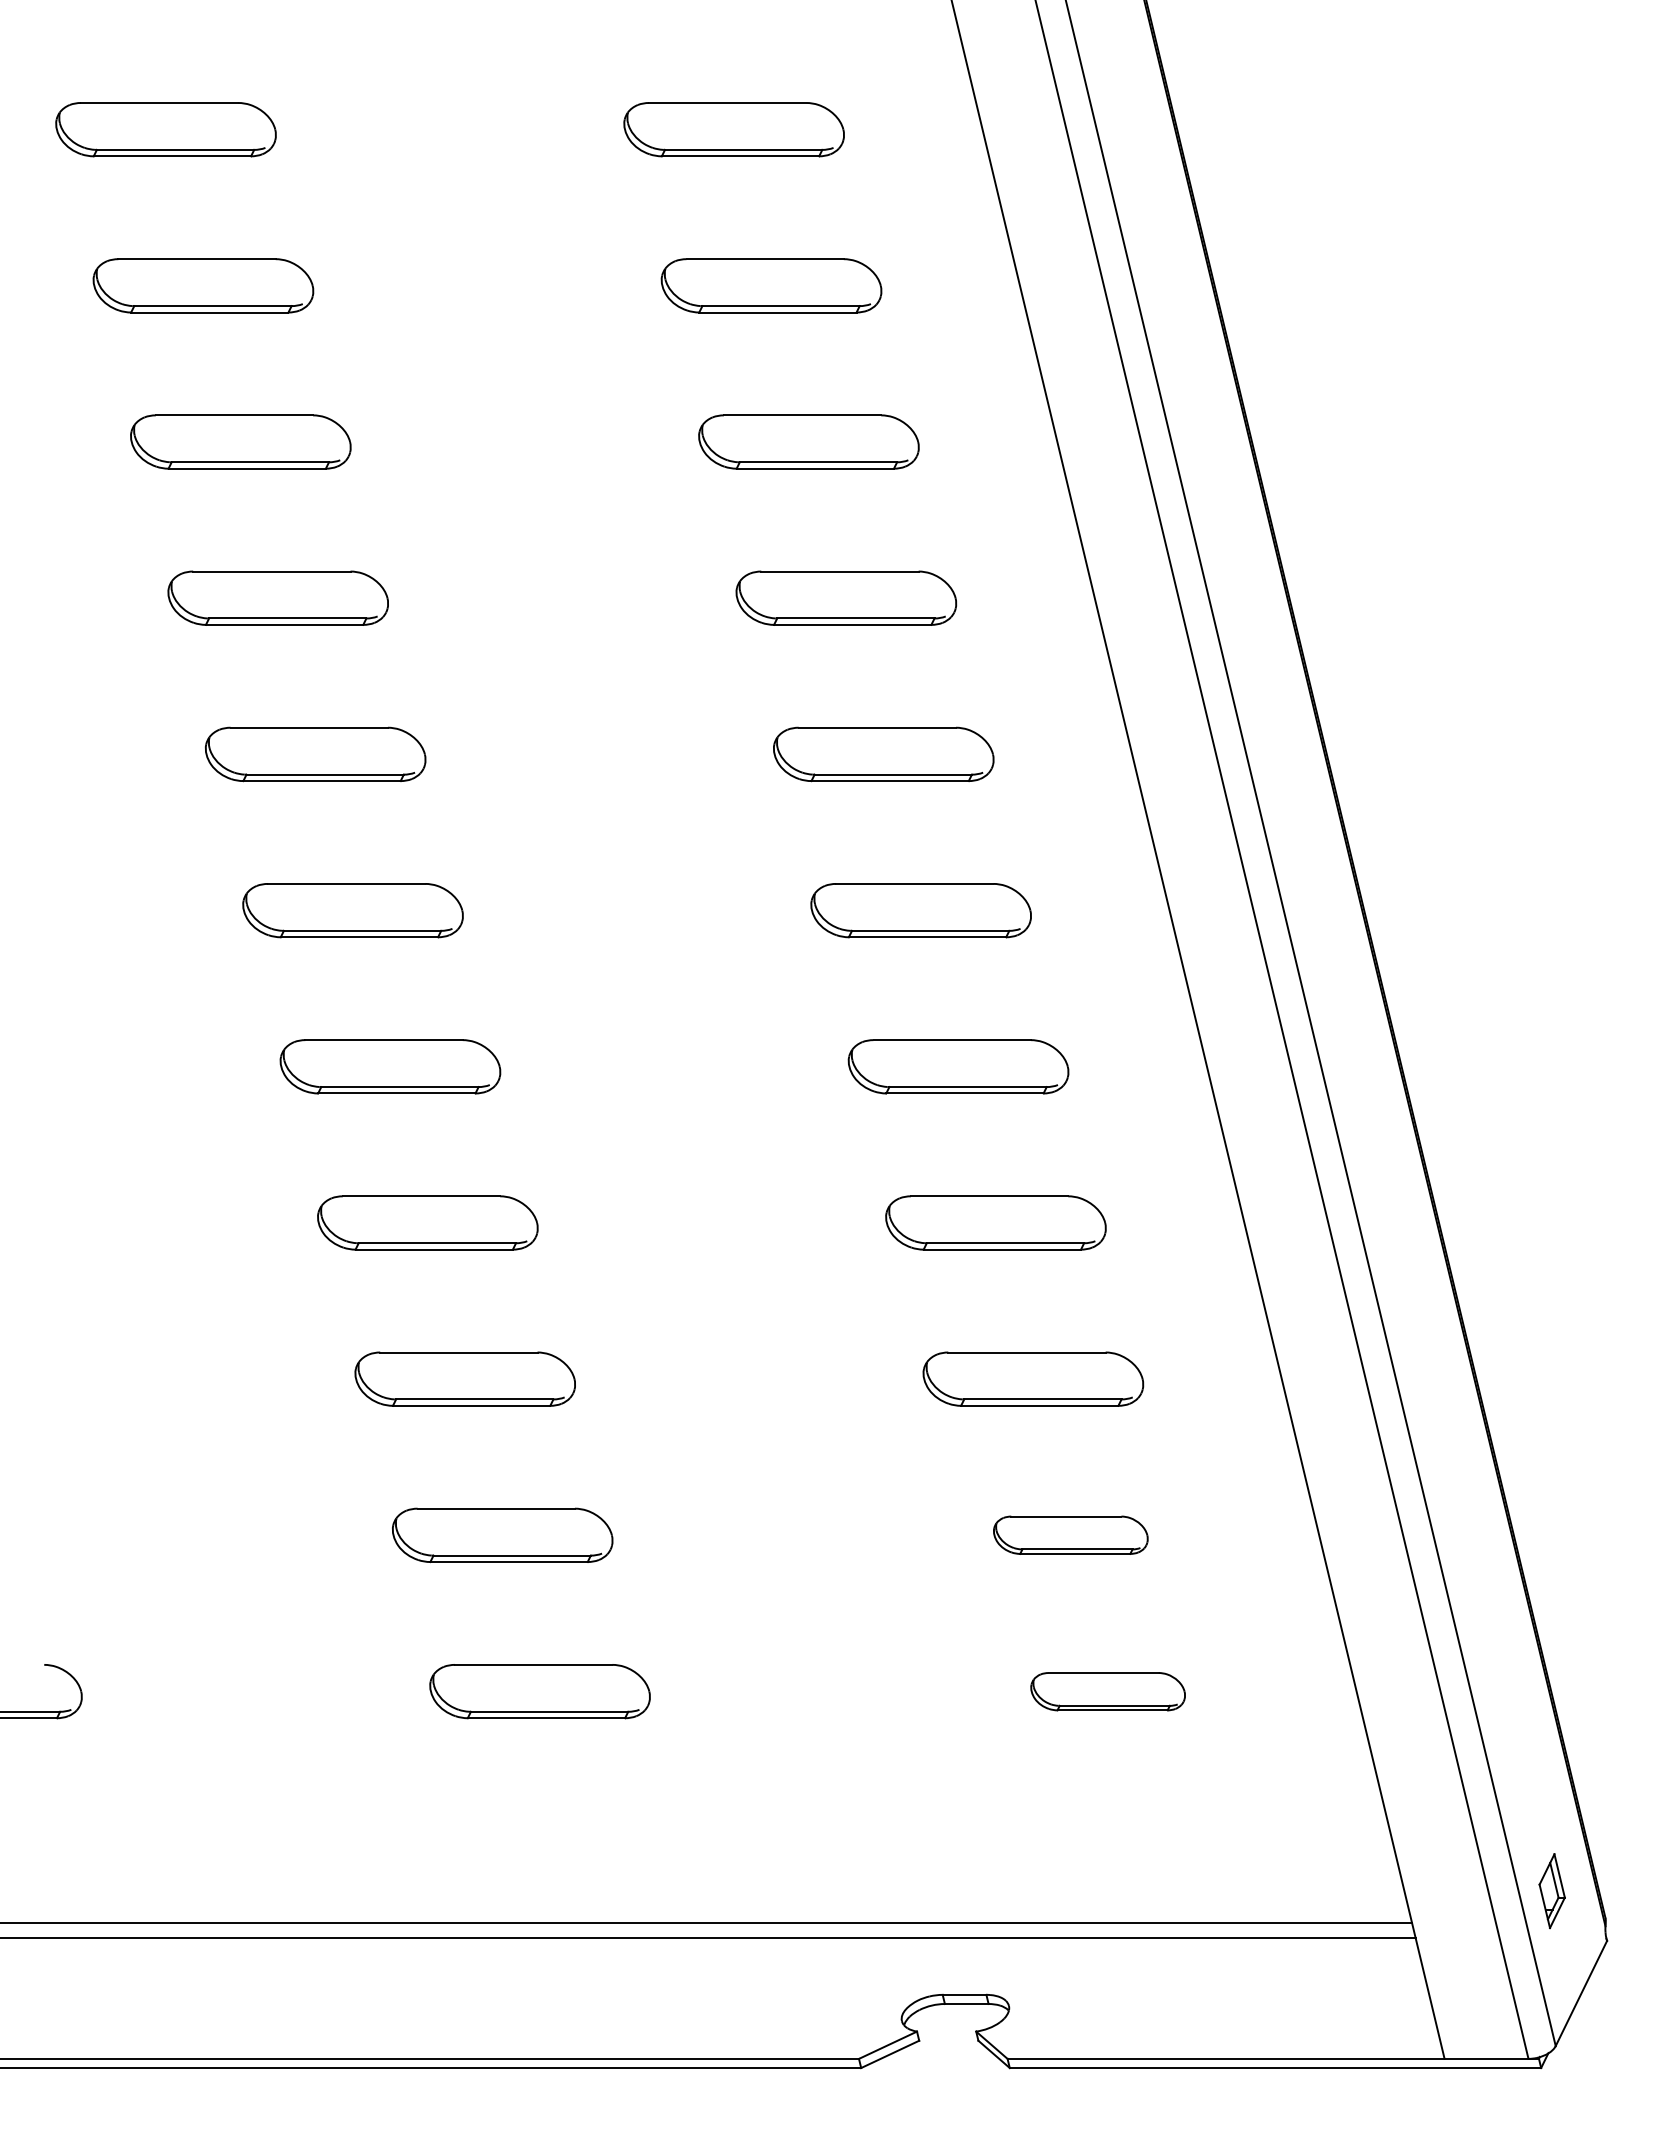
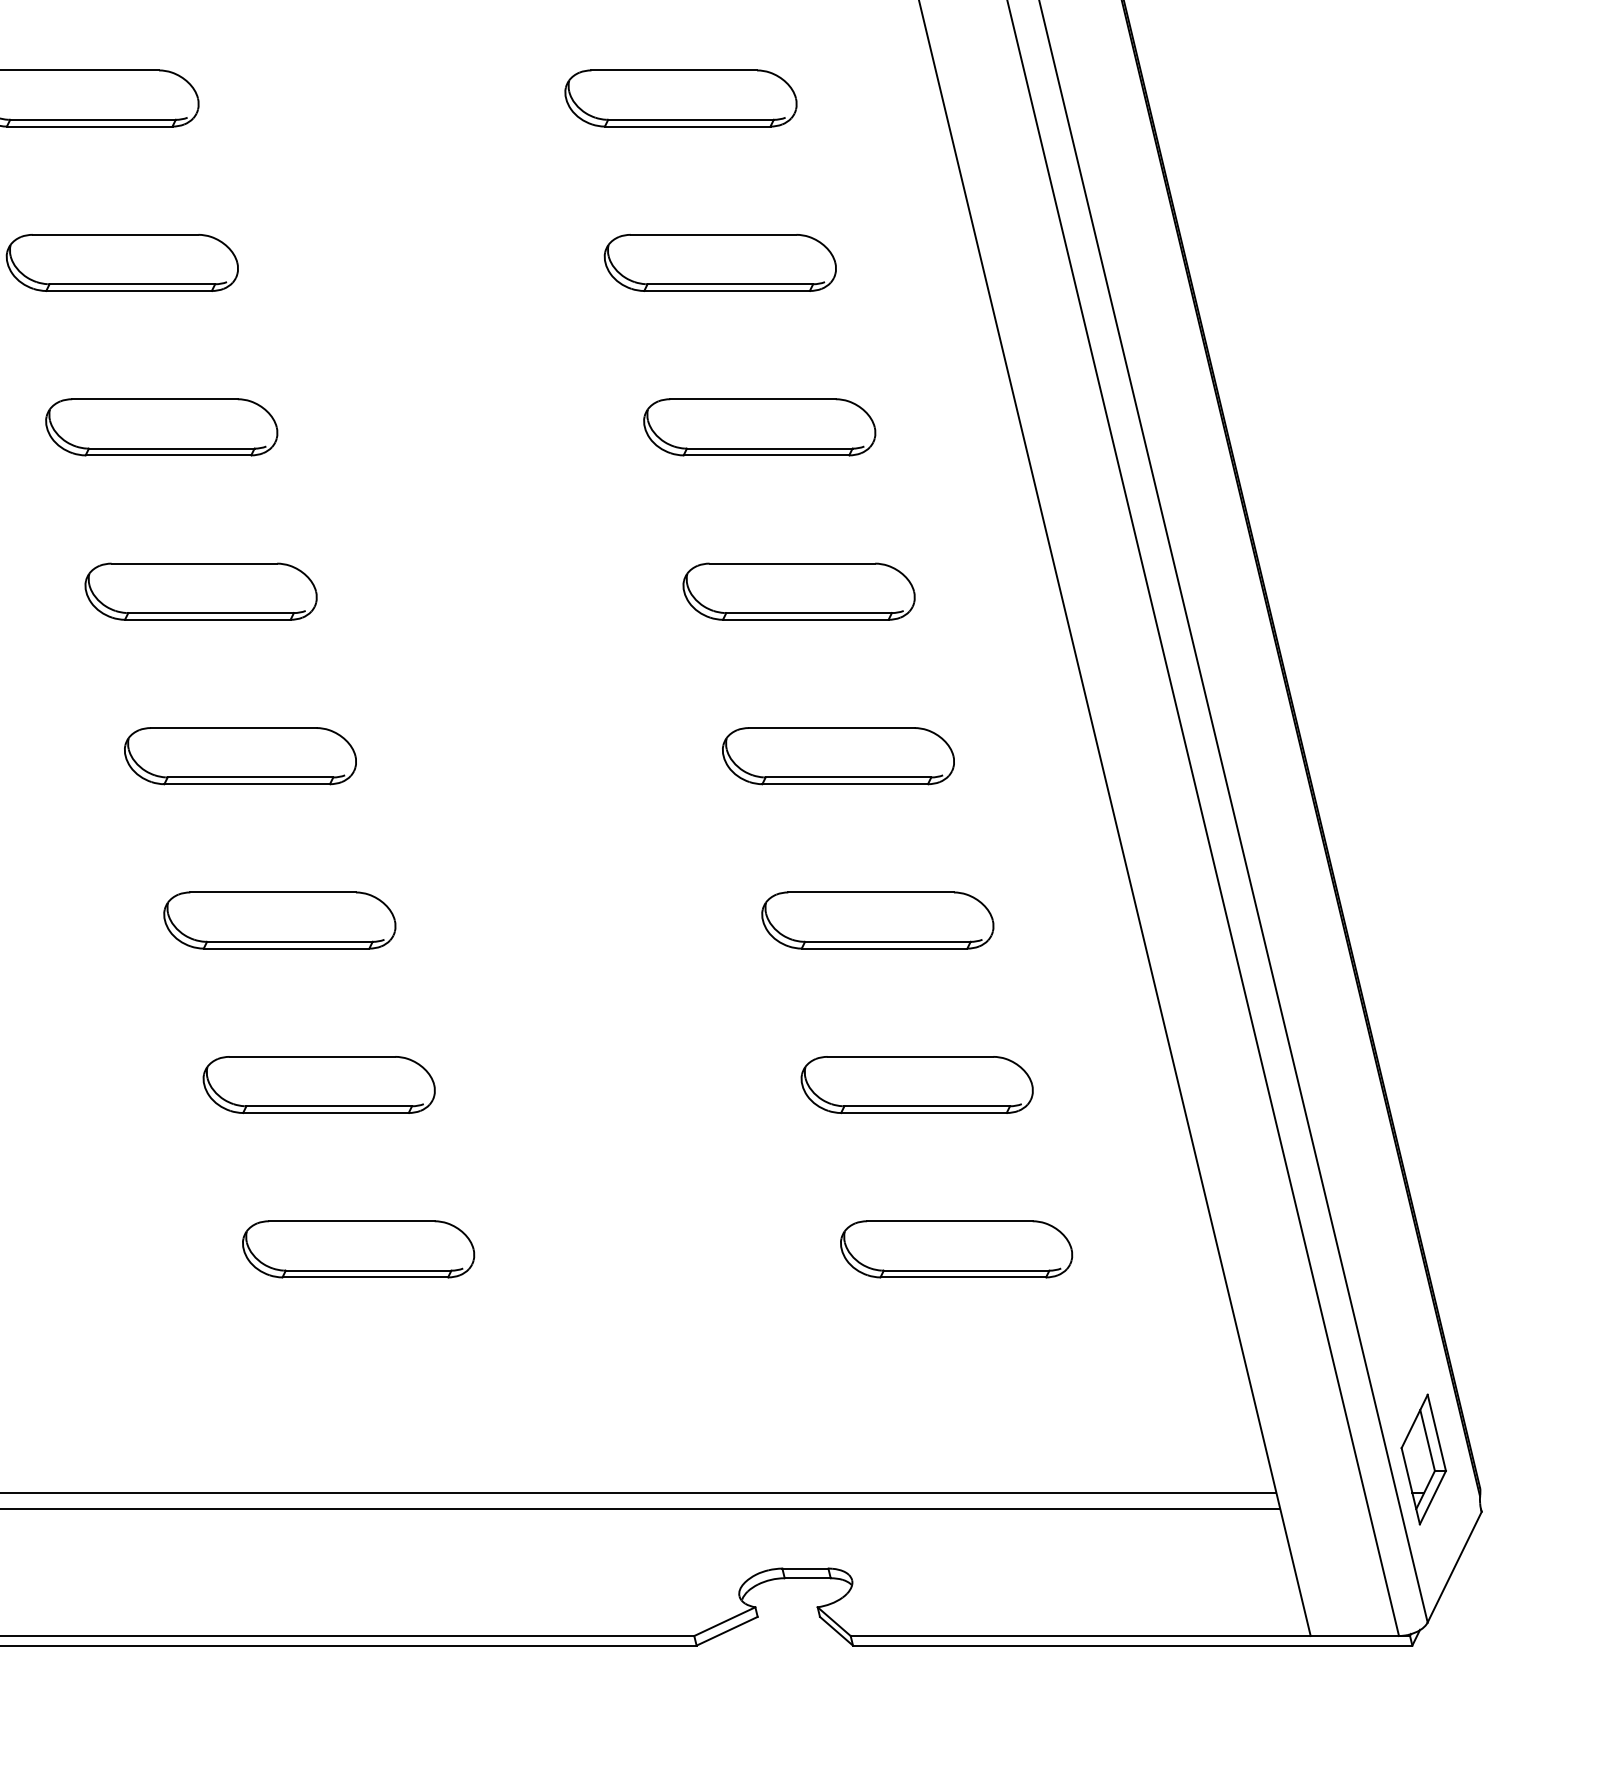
part: (1070, 1534) -> (916, 1084), size x1.43
part: (1107, 1691) -> (955, 1249), size x1.43
part: (1552, 1890) -> (1424, 1458), size x1.67

